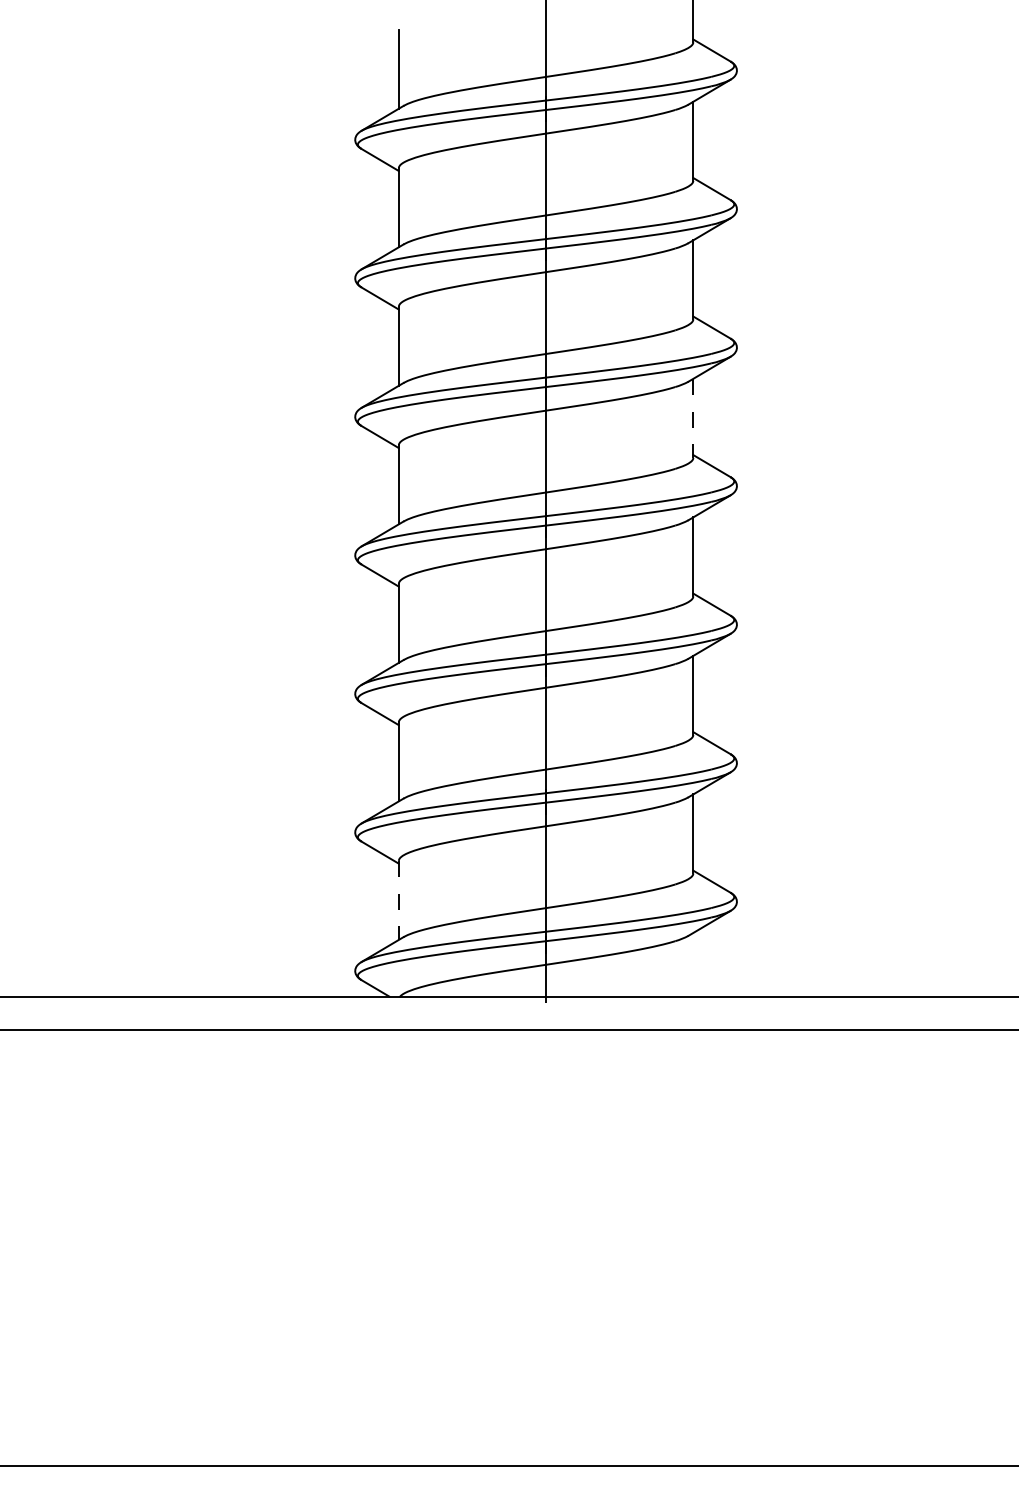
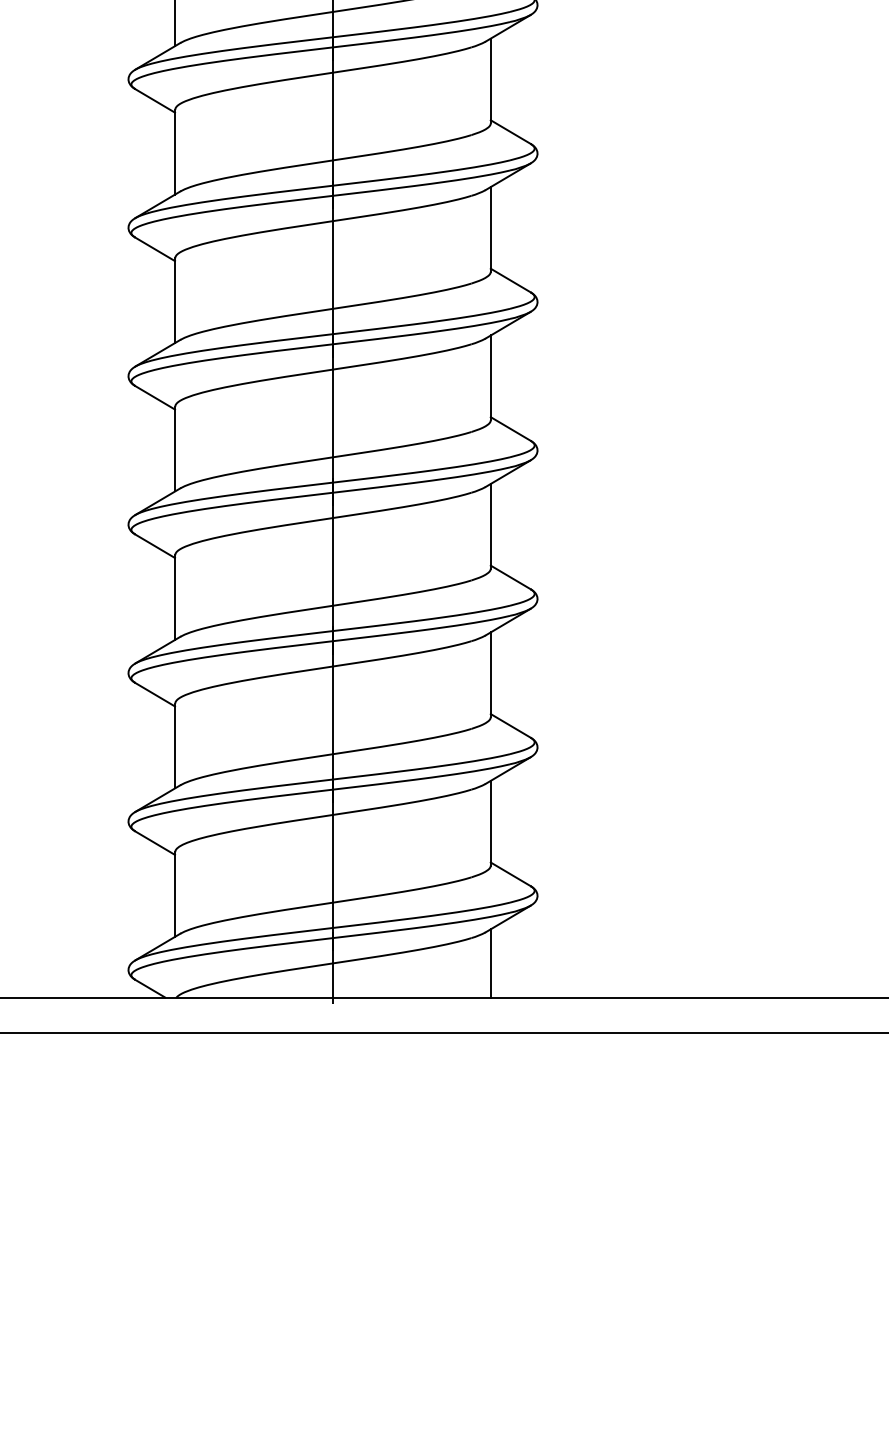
line: (693, 418) -> (490, 377), dashed -> solid
line: (398, 900) -> (174, 894), dashed -> solid
line: (693, 964) -> (490, 963), added

